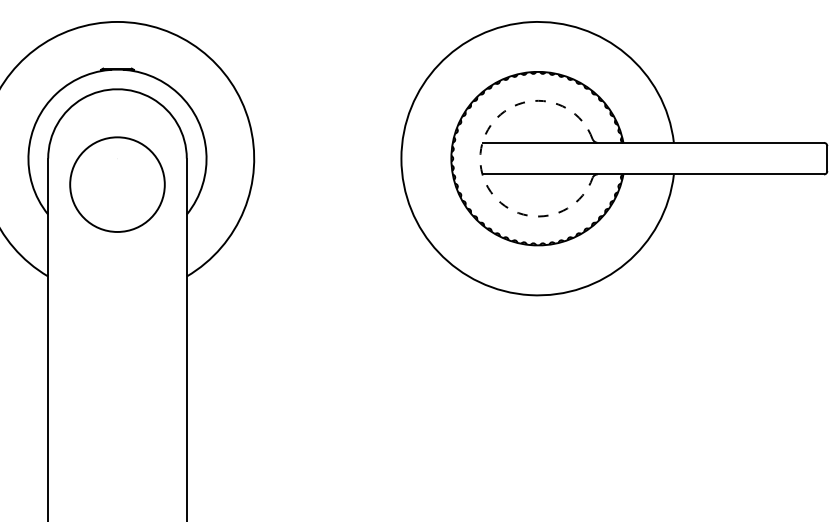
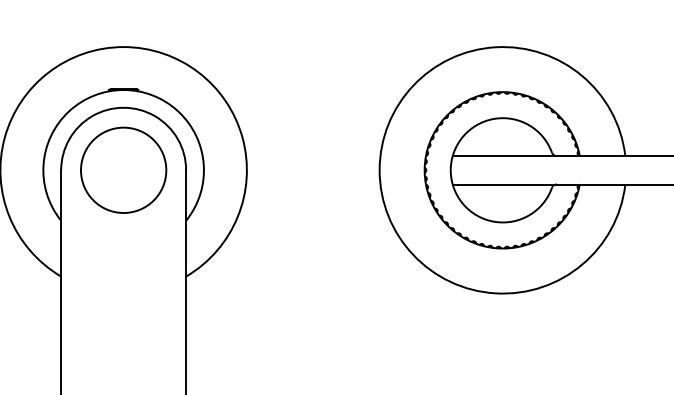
arc: (480, 158) -> (450, 170), dashed -> solid
circle: (117, 184) -> (123, 170), moved

